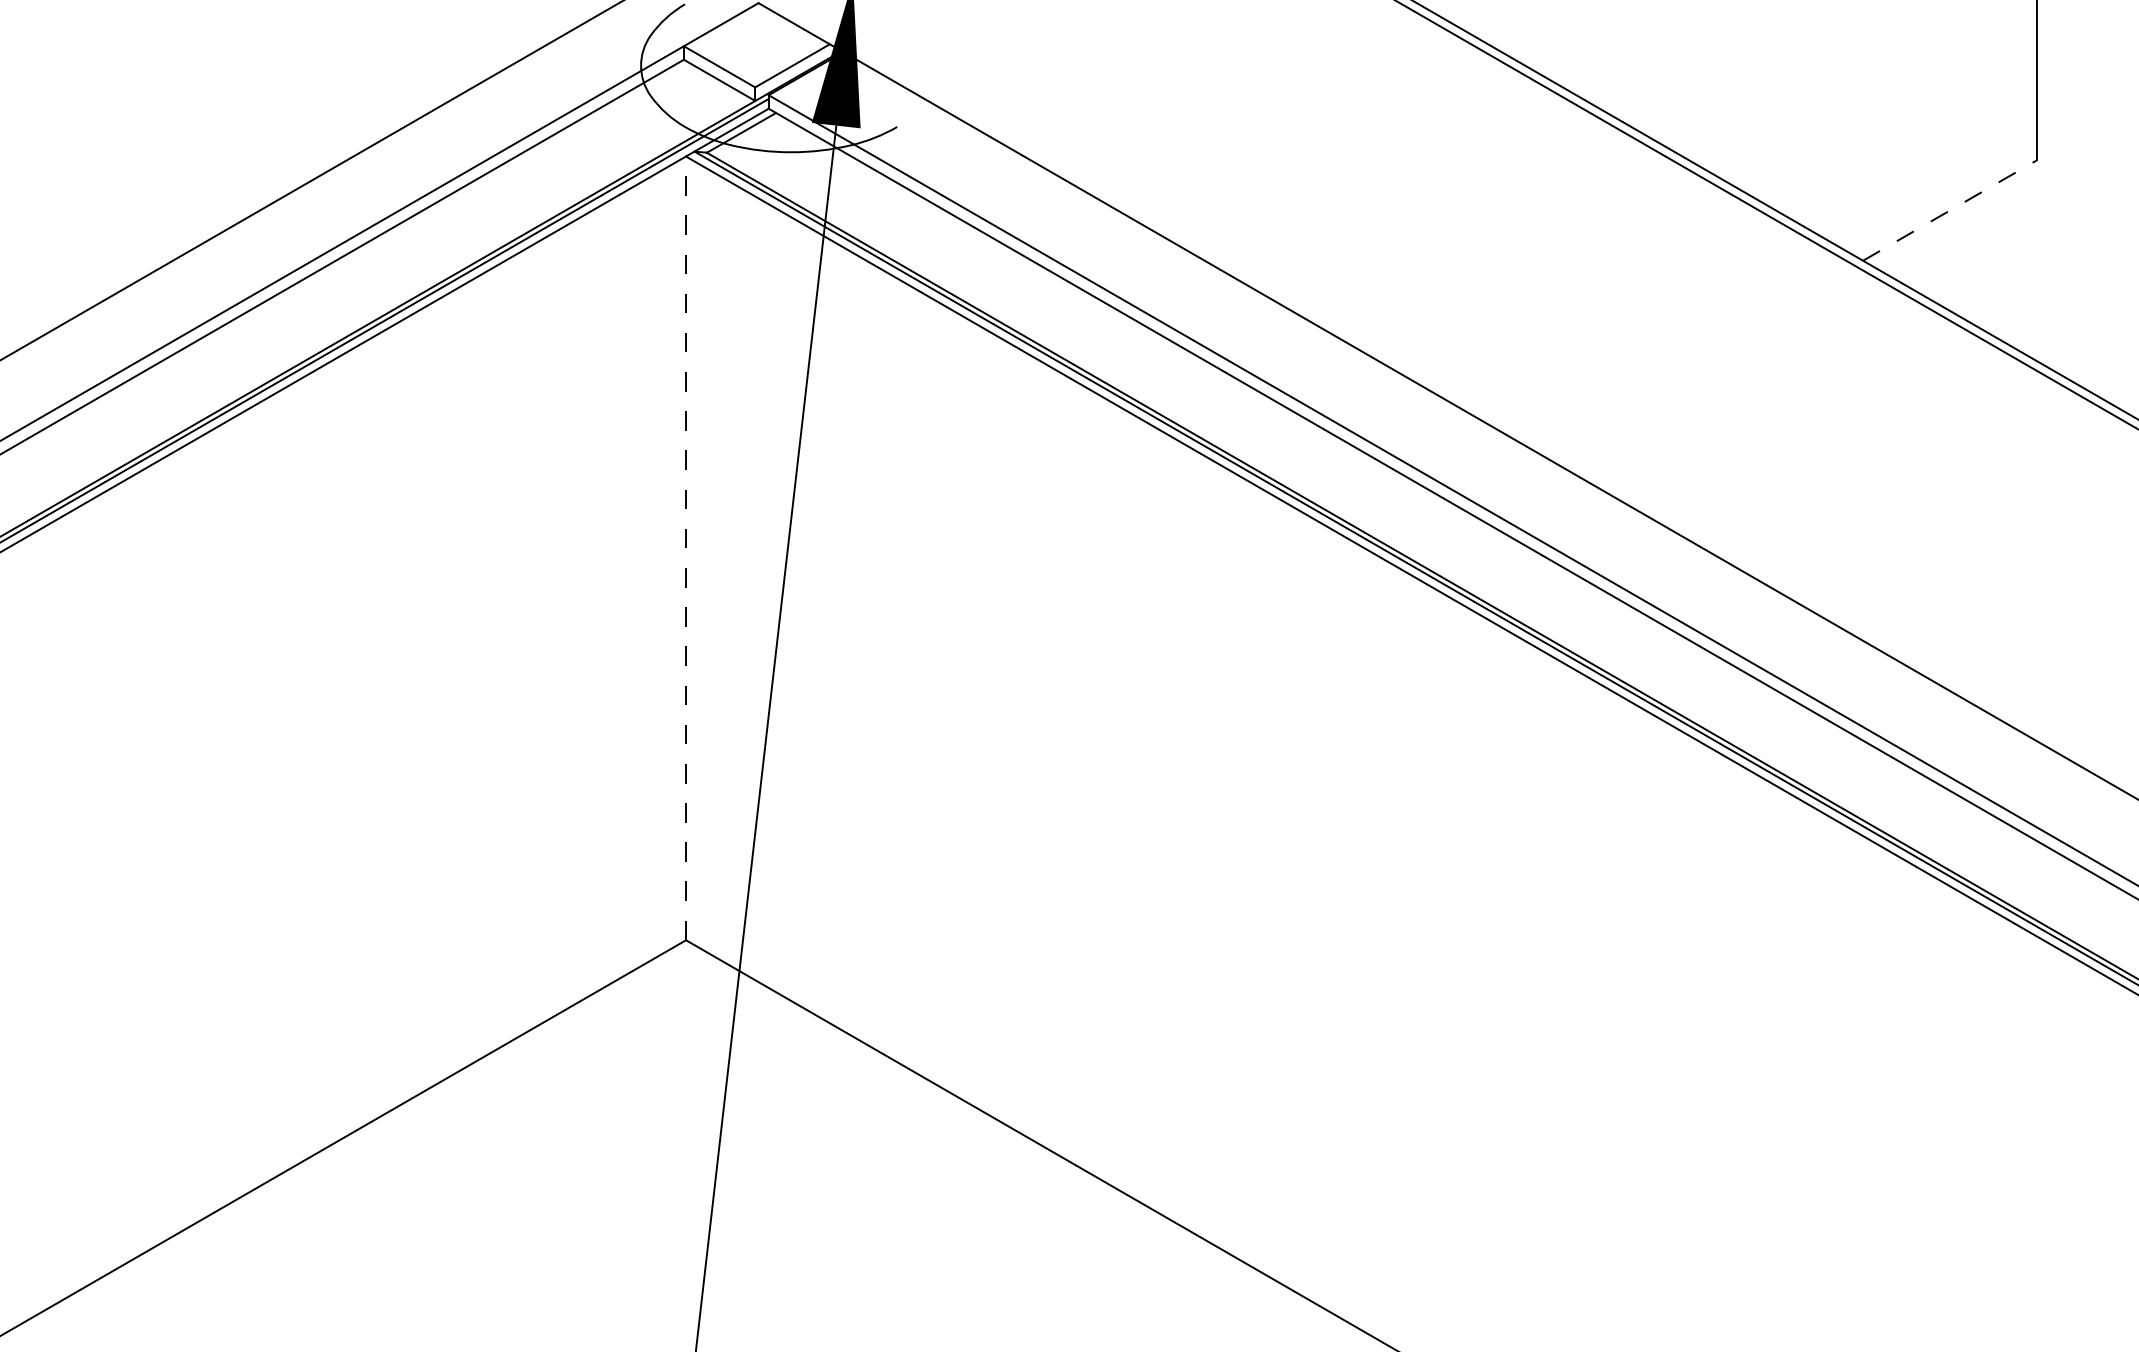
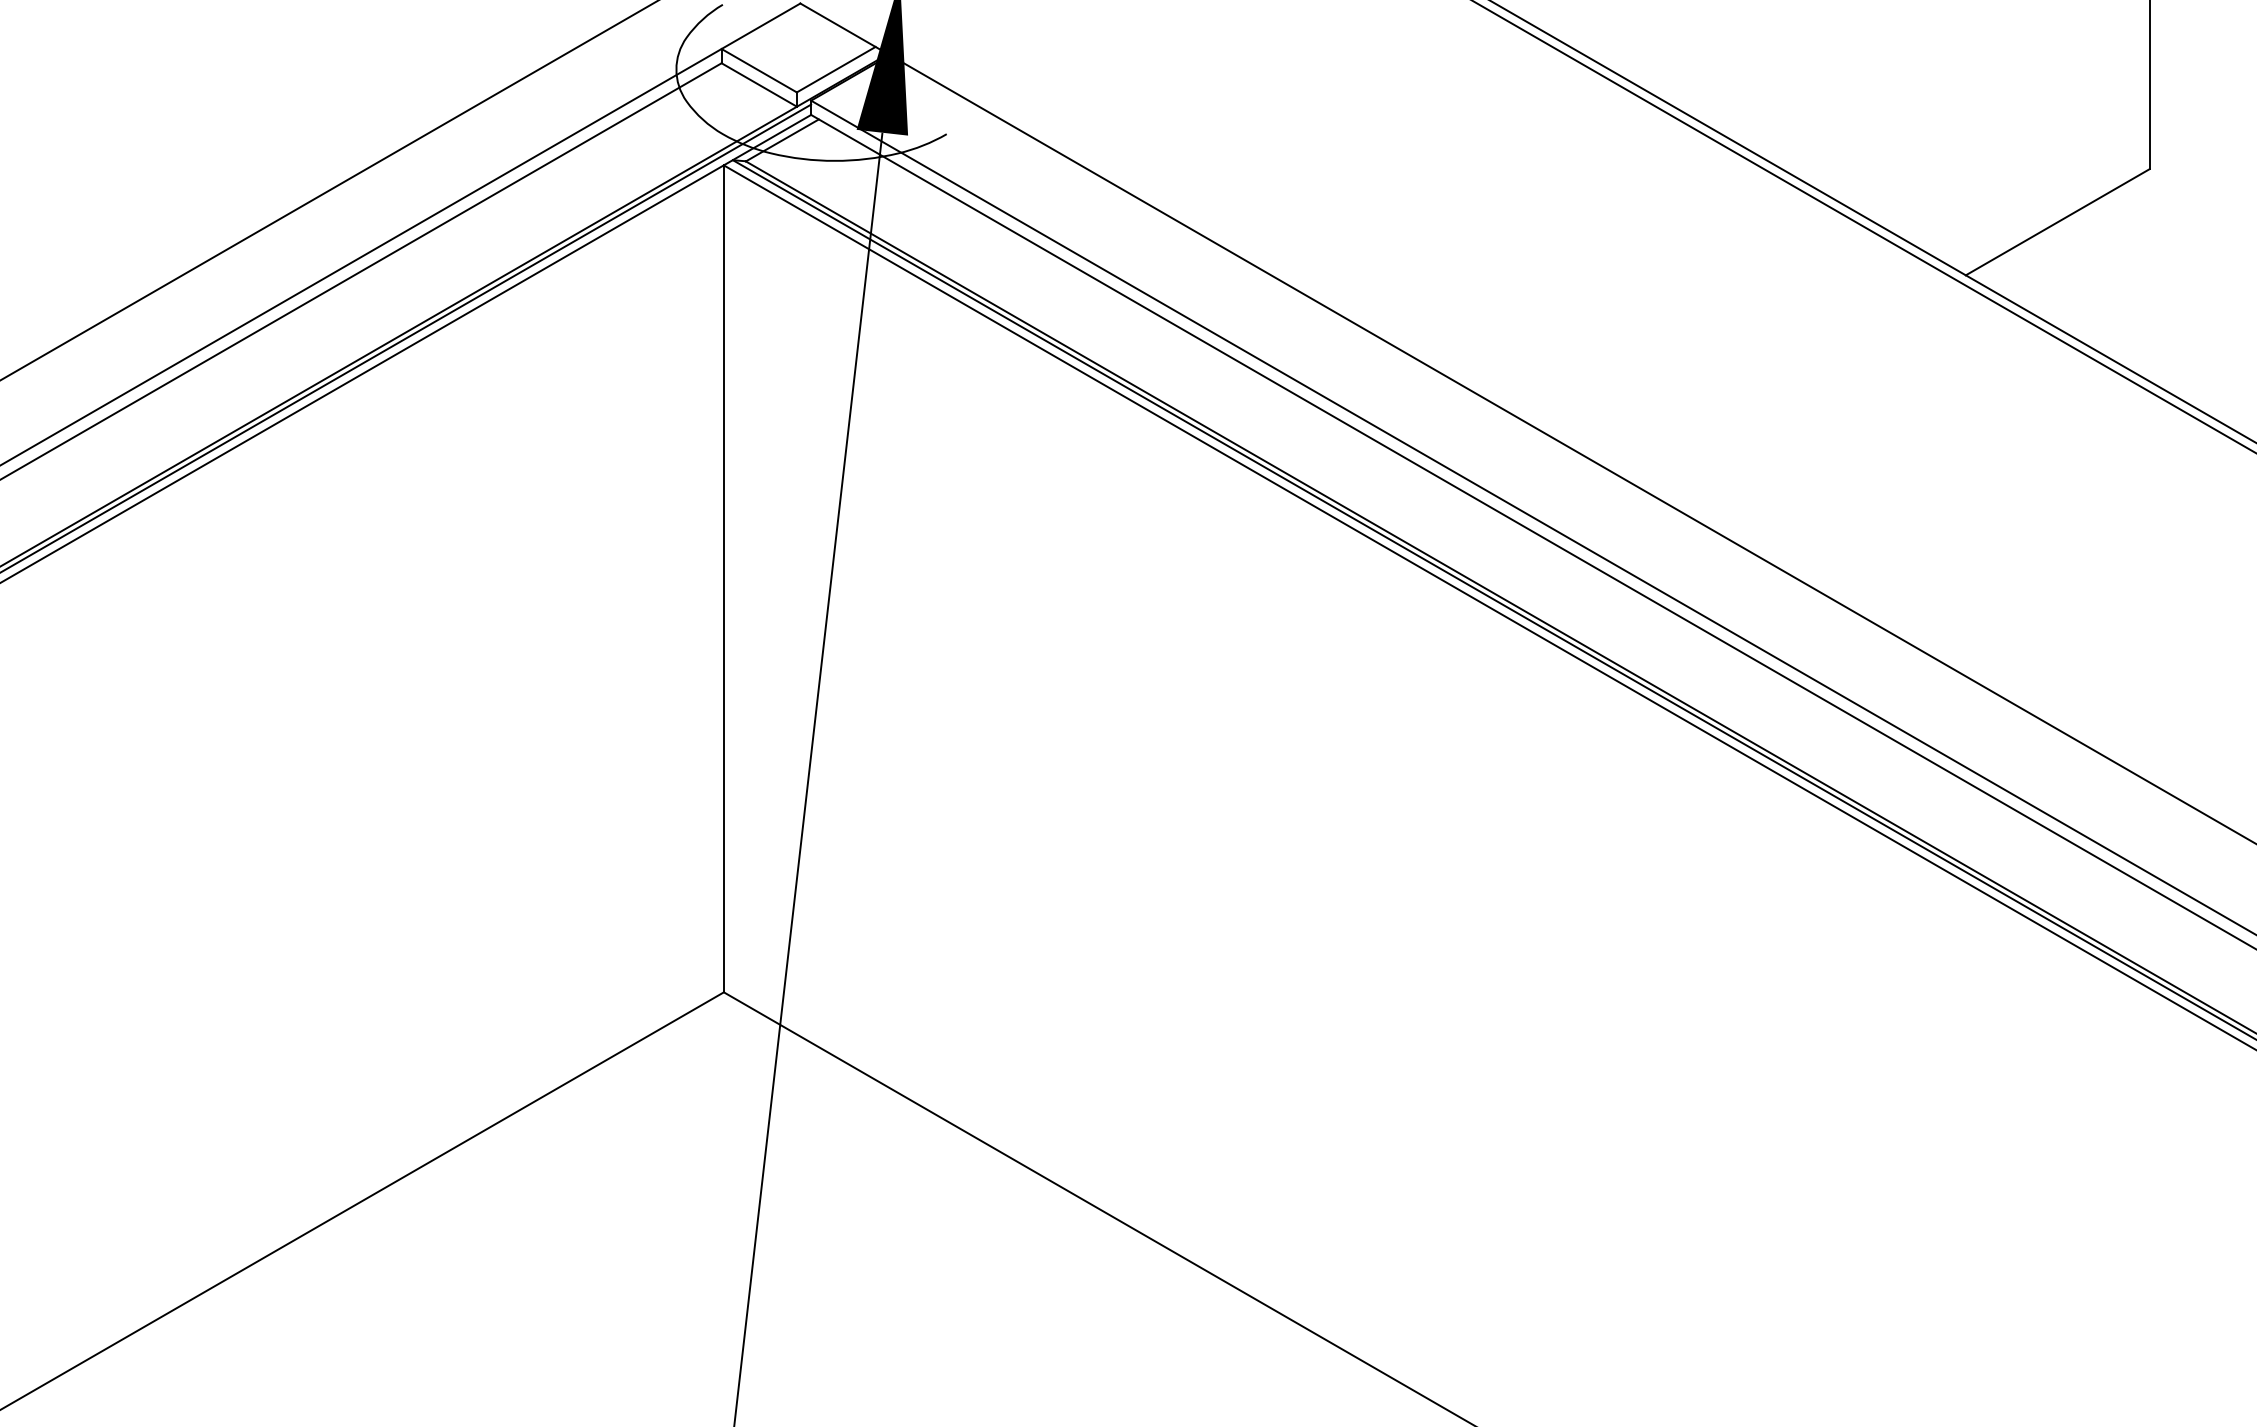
line: (1950, 210) -> (2058, 222), dashed -> solid
line: (685, 548) -> (723, 578), dashed -> solid

